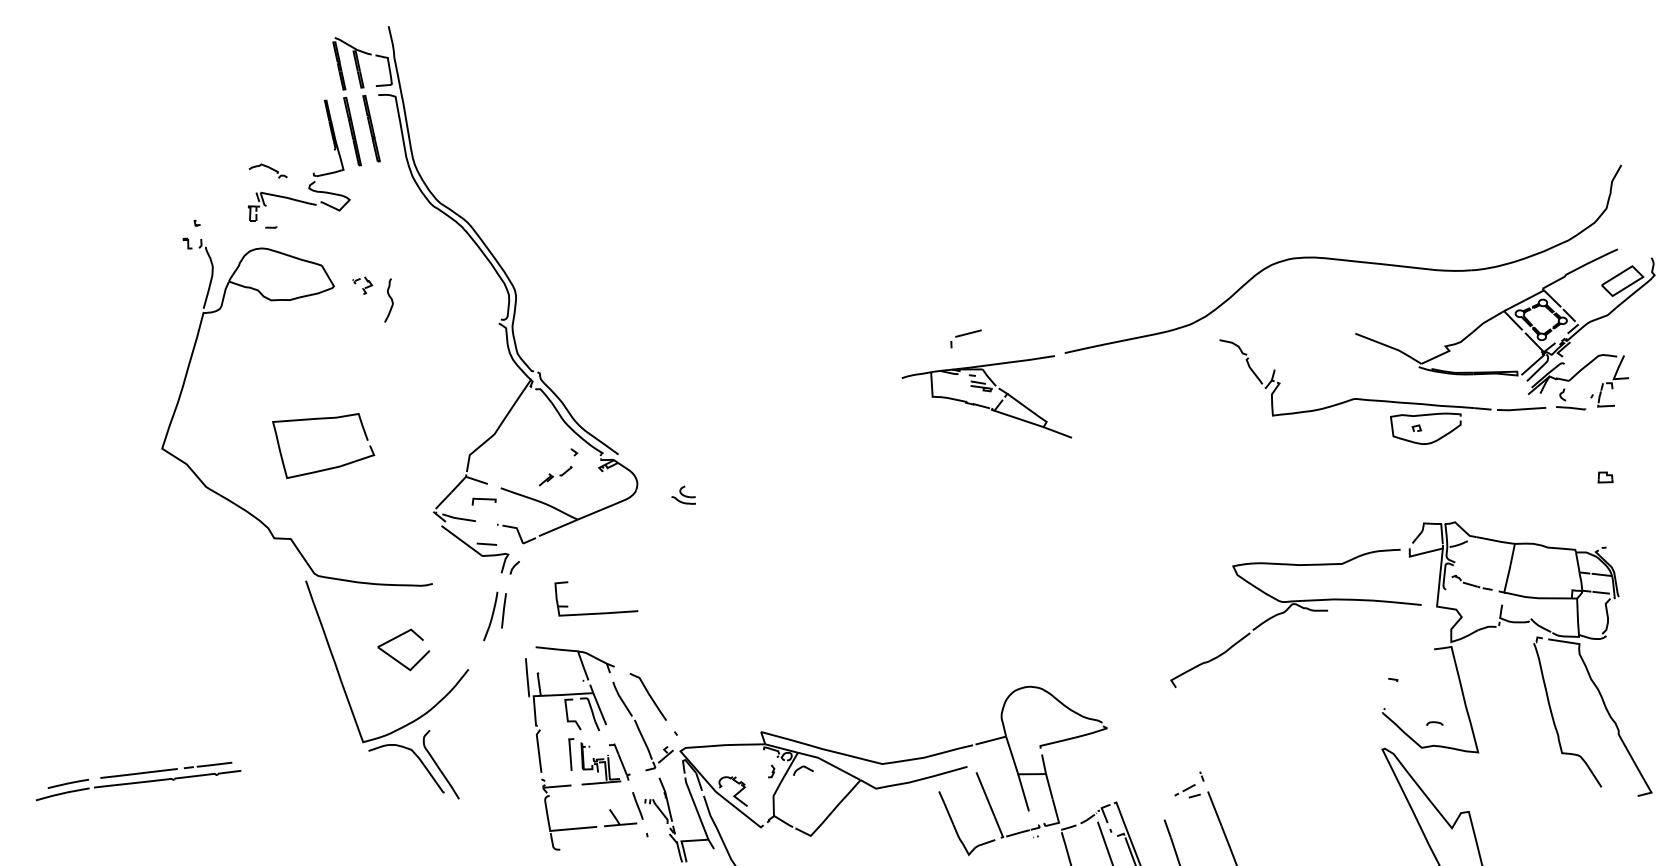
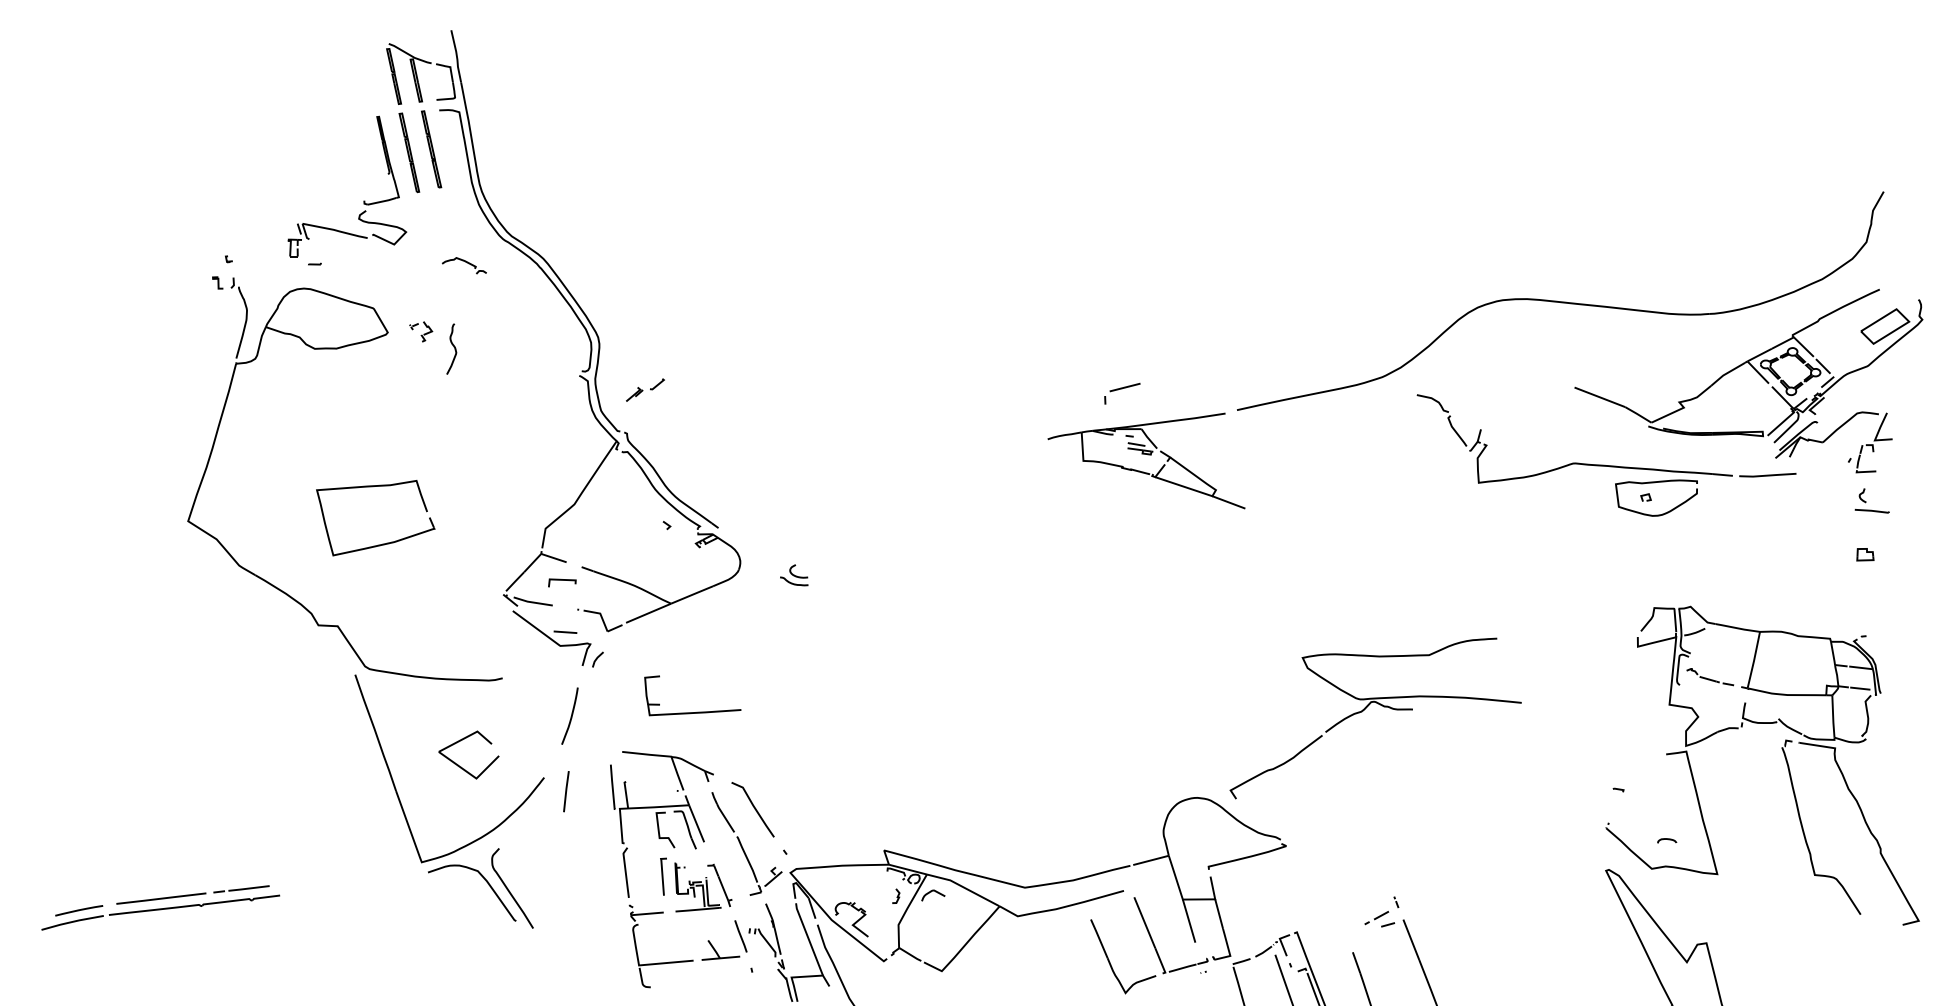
part: (268, 170) -> (464, 265), moved
part: (1570, 399) -> (1871, 500), moved
part: (555, 475) -> (645, 389), moved
part: (1288, 609) -> (1366, 708), moved
line: (504, 610) -> (566, 791), moved

